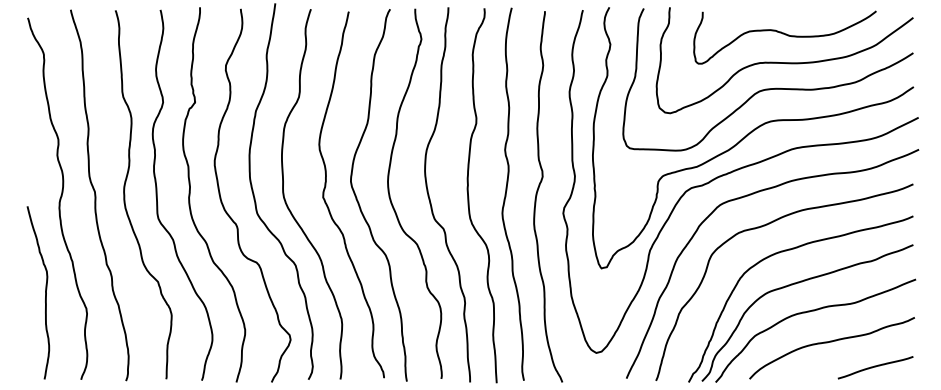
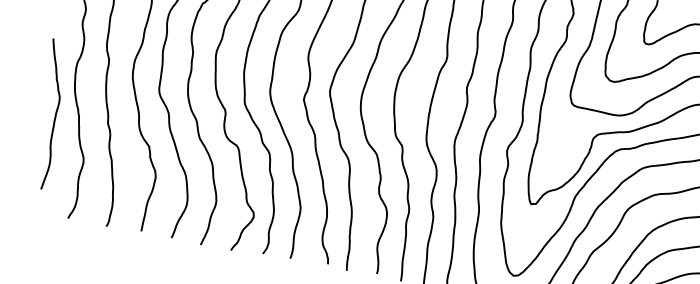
curve: (45, 292) -> (55, 115), moved

